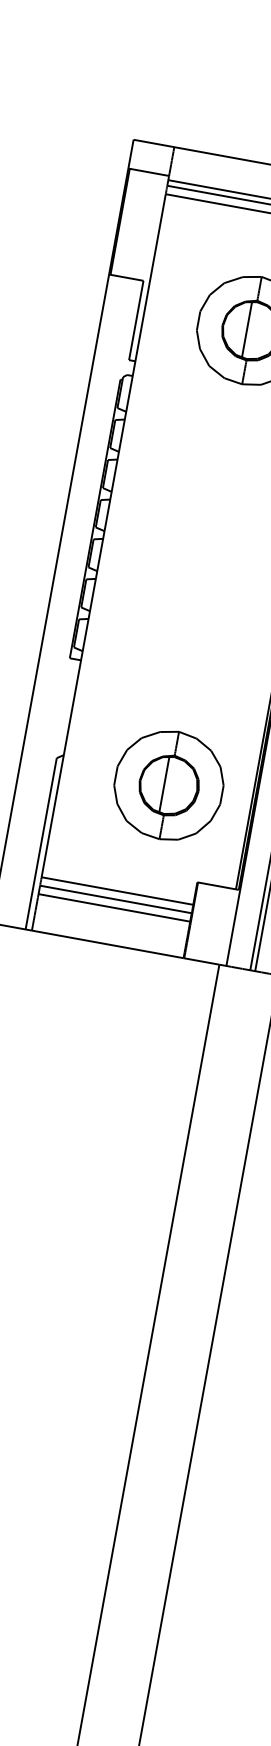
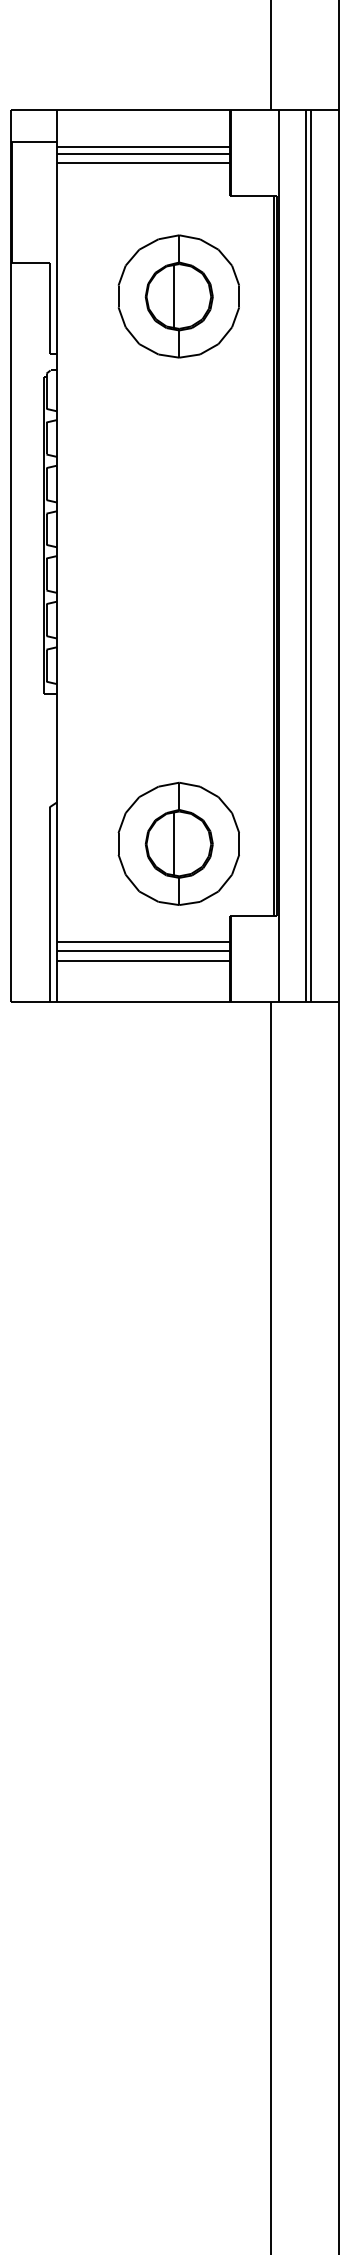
part: (168, 785) -> (178, 843), moved

